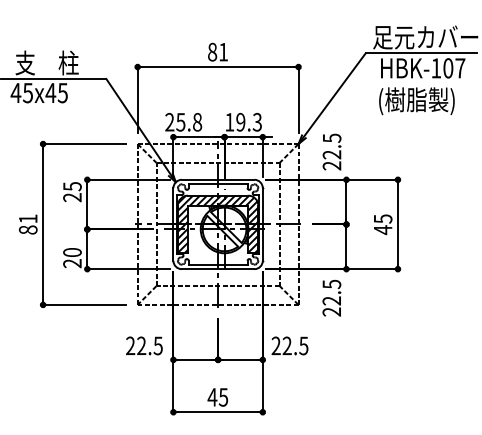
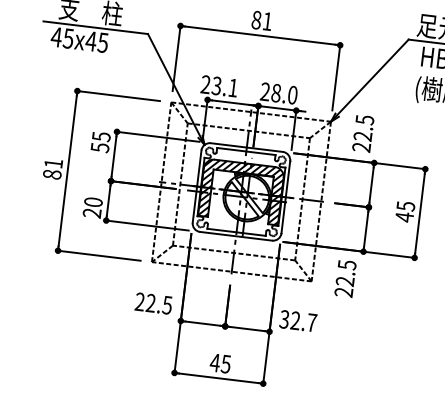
text: (189, 121) -> (225, 86), 25.8 -> 23.1
text: (243, 121) -> (279, 92), 19.3 -> 28.0
text: (72, 197) -> (100, 147), 25 -> 55
text: (289, 345) -> (297, 320), 22.5 -> 32.7

